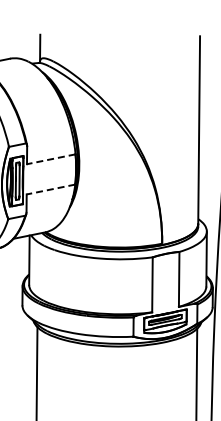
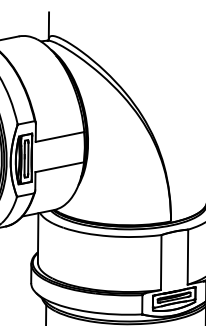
line: (51, 159) -> (60, 137), dashed -> solid
line: (50, 189) -> (59, 167), dashed -> solid

